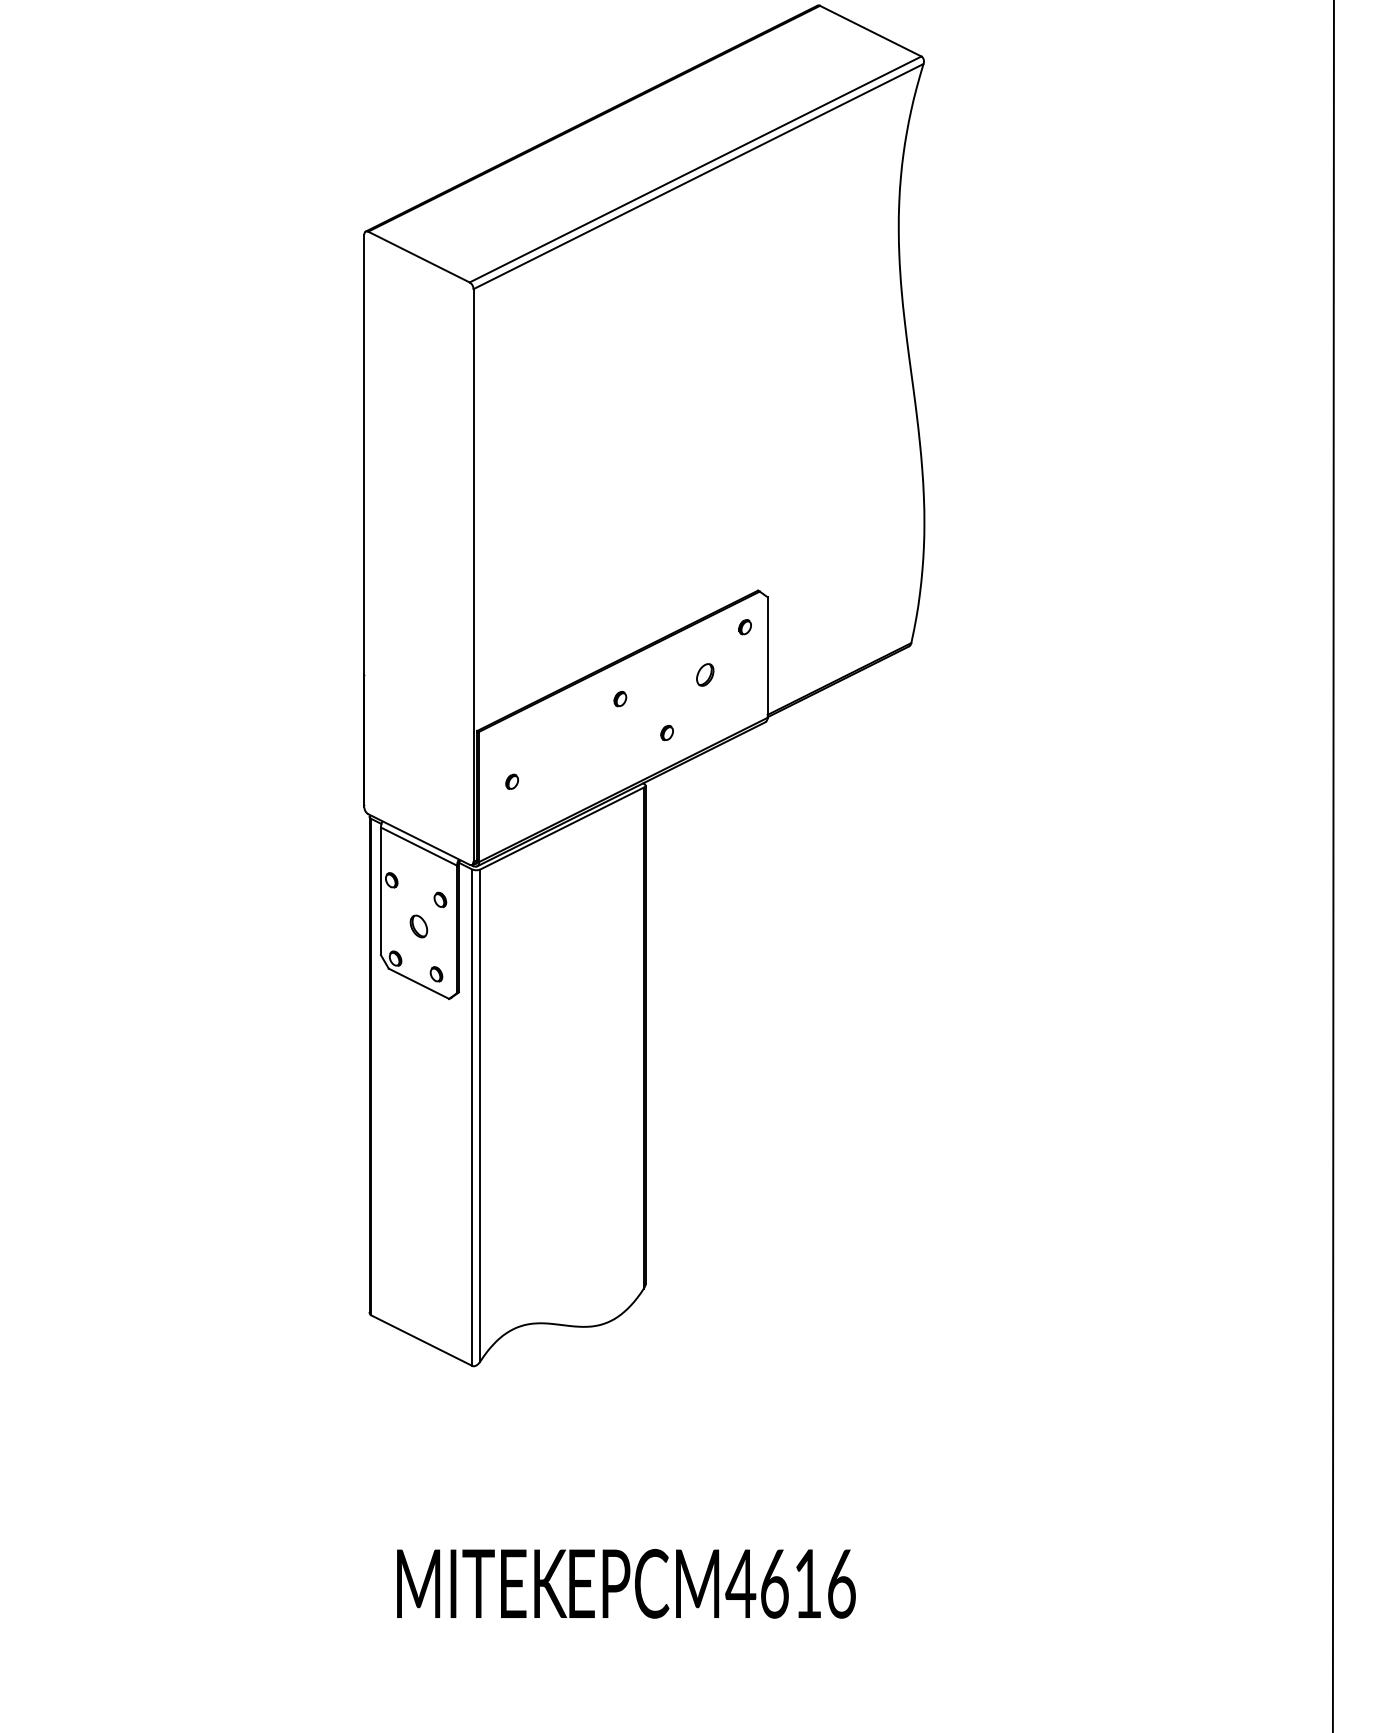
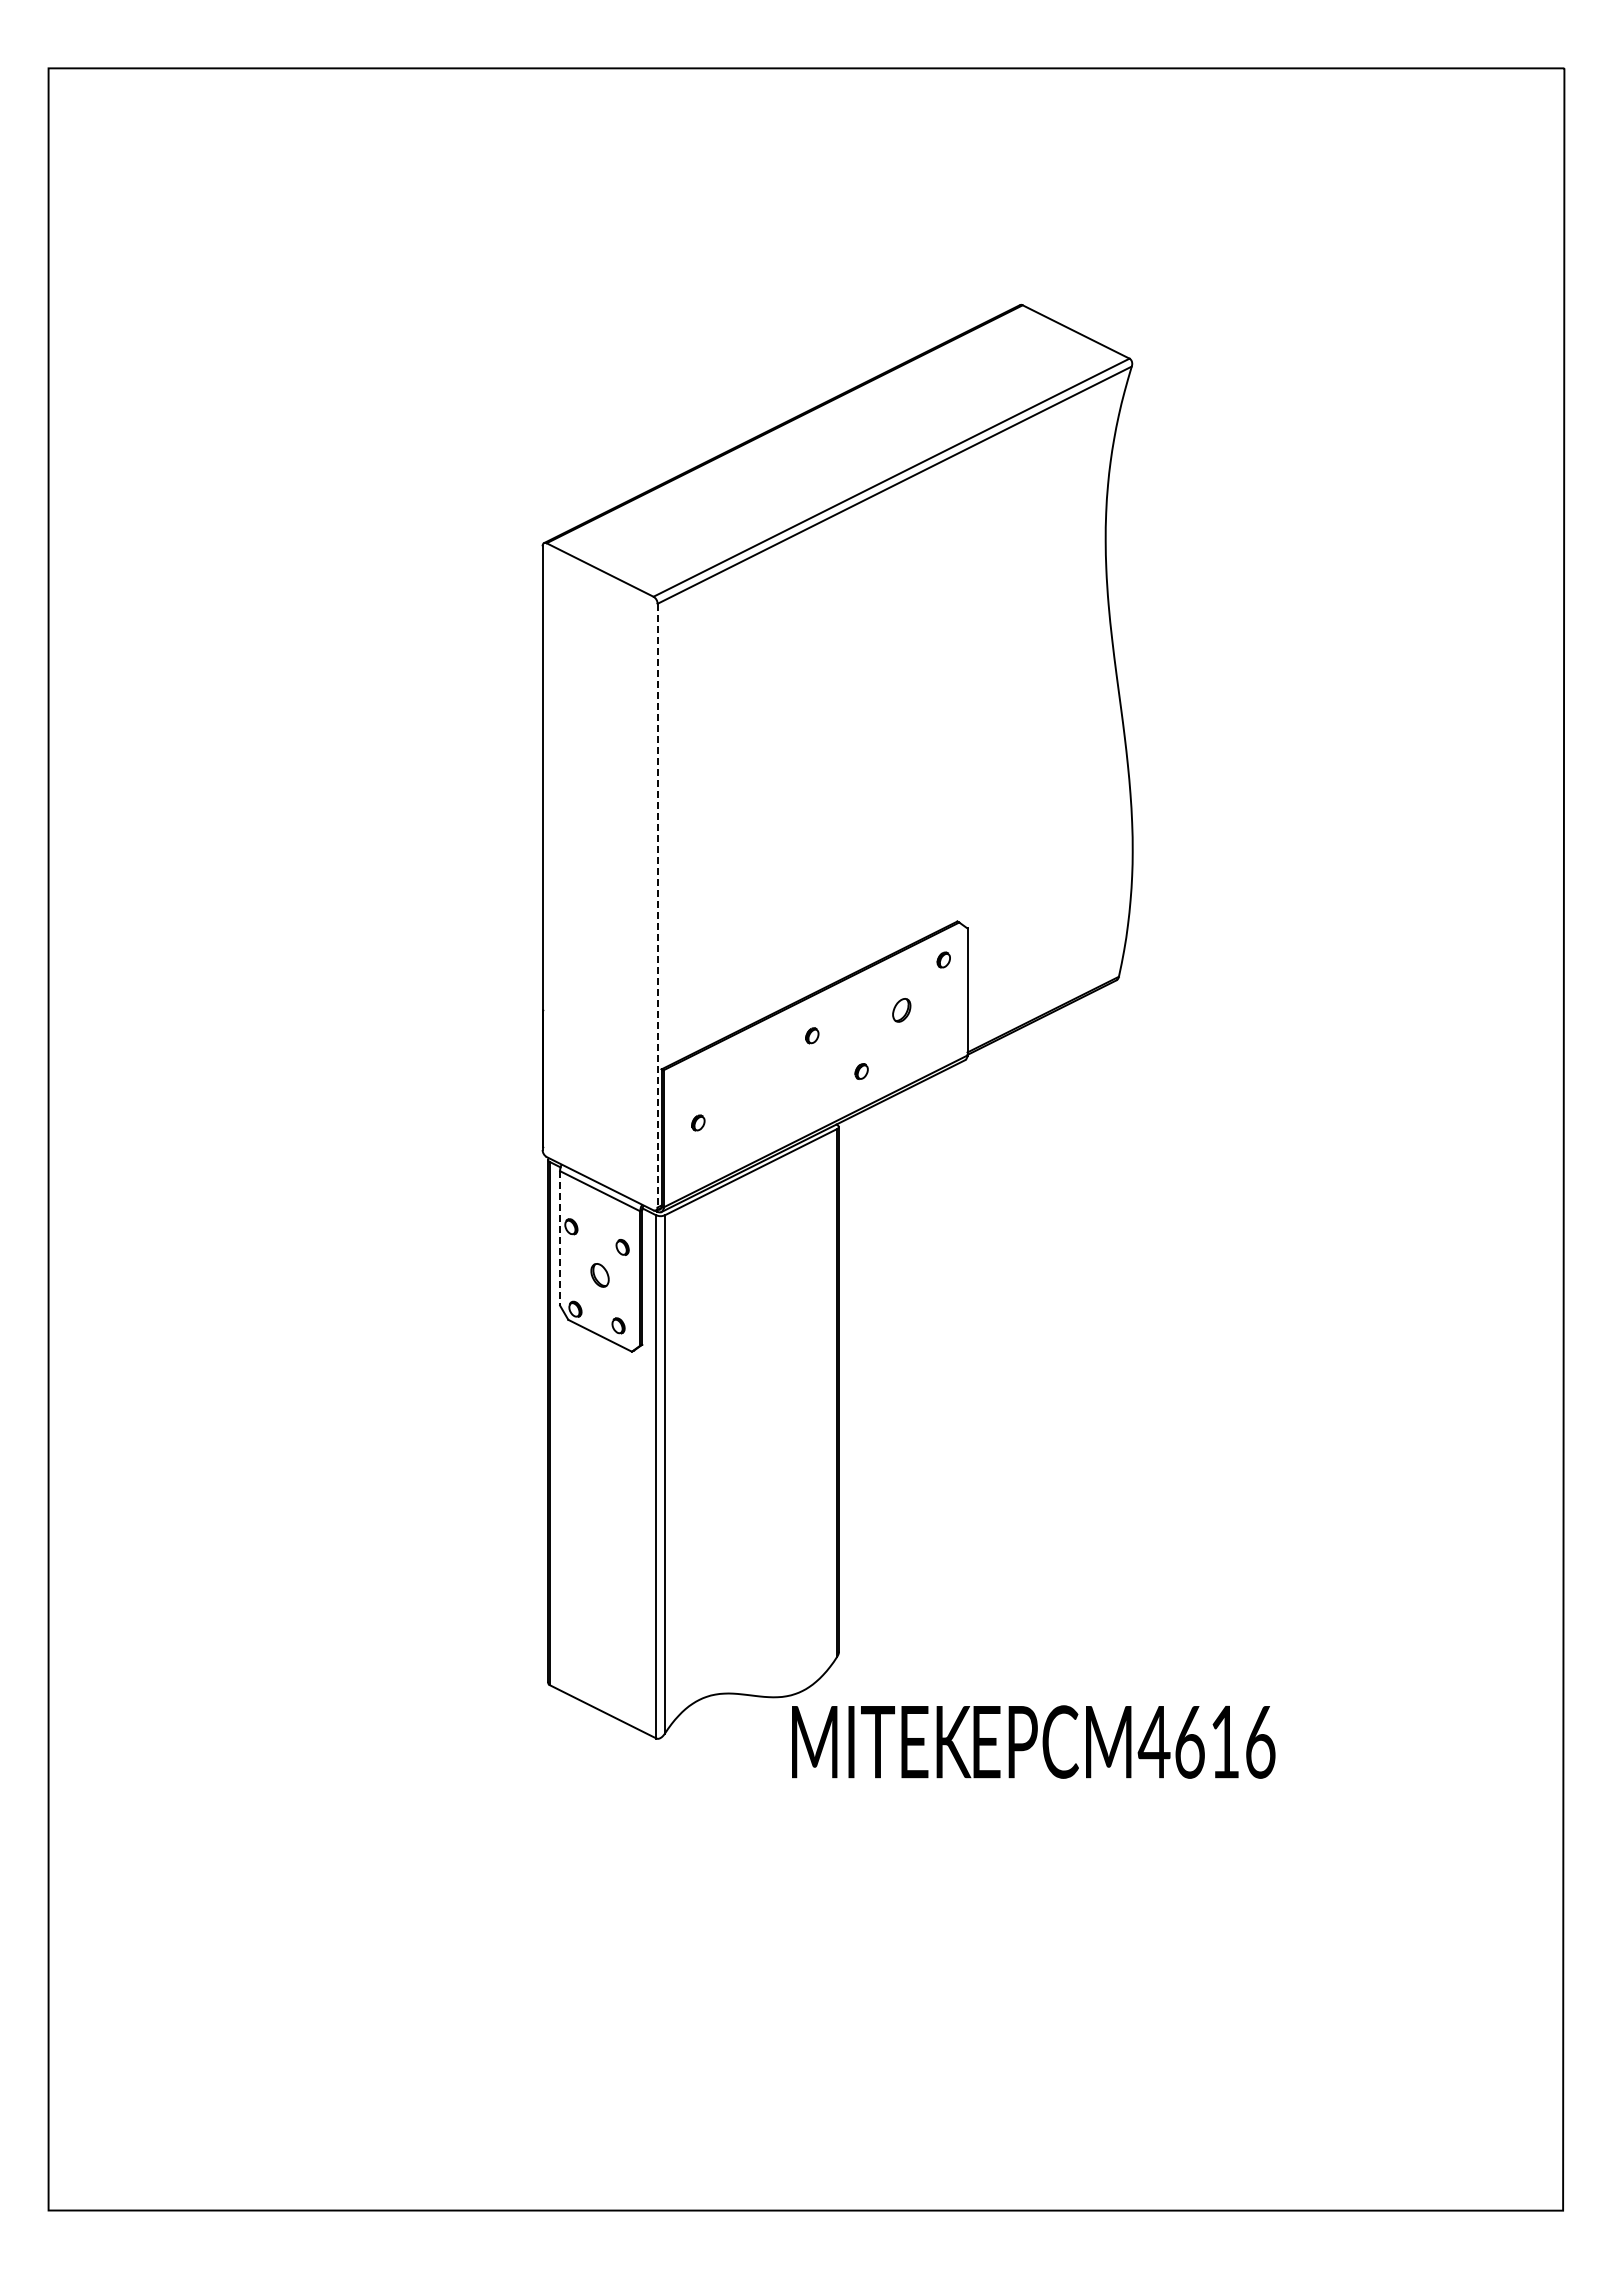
line: (473, 575) -> (657, 905), solid -> dashed
line: (381, 891) -> (560, 1238), solid -> dashed
text: (626, 1583) -> (1033, 1741), moved

